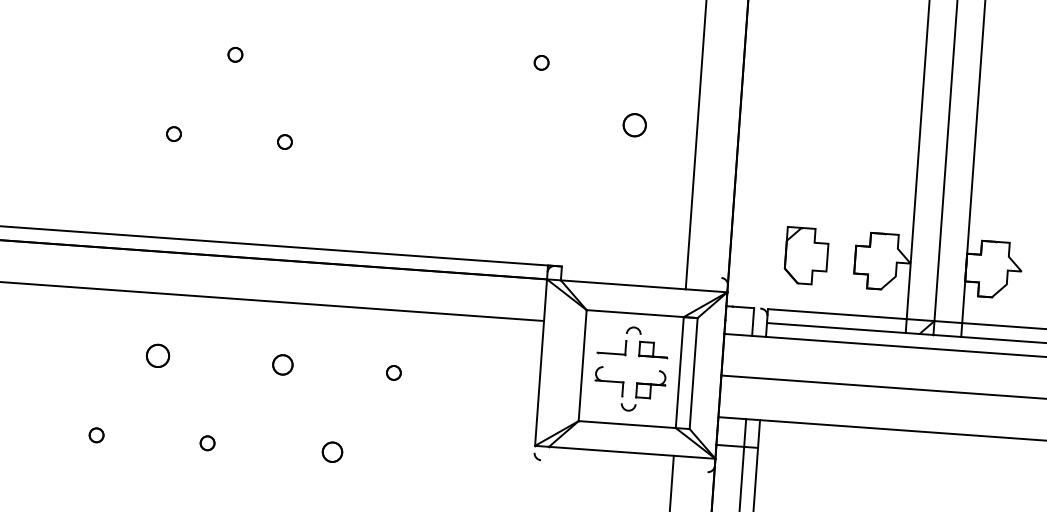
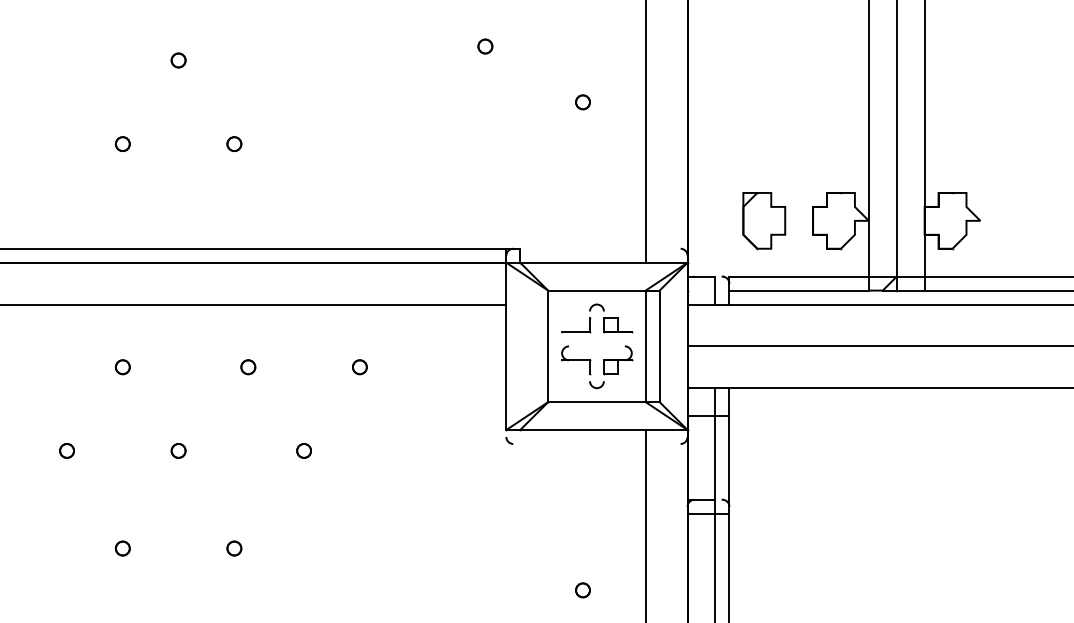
part: (634, 125) -> (582, 102), size x0.62
part: (157, 356) -> (122, 367), size x0.62
part: (283, 365) -> (248, 367), size x0.71
part: (331, 451) -> (303, 450), size x0.71

